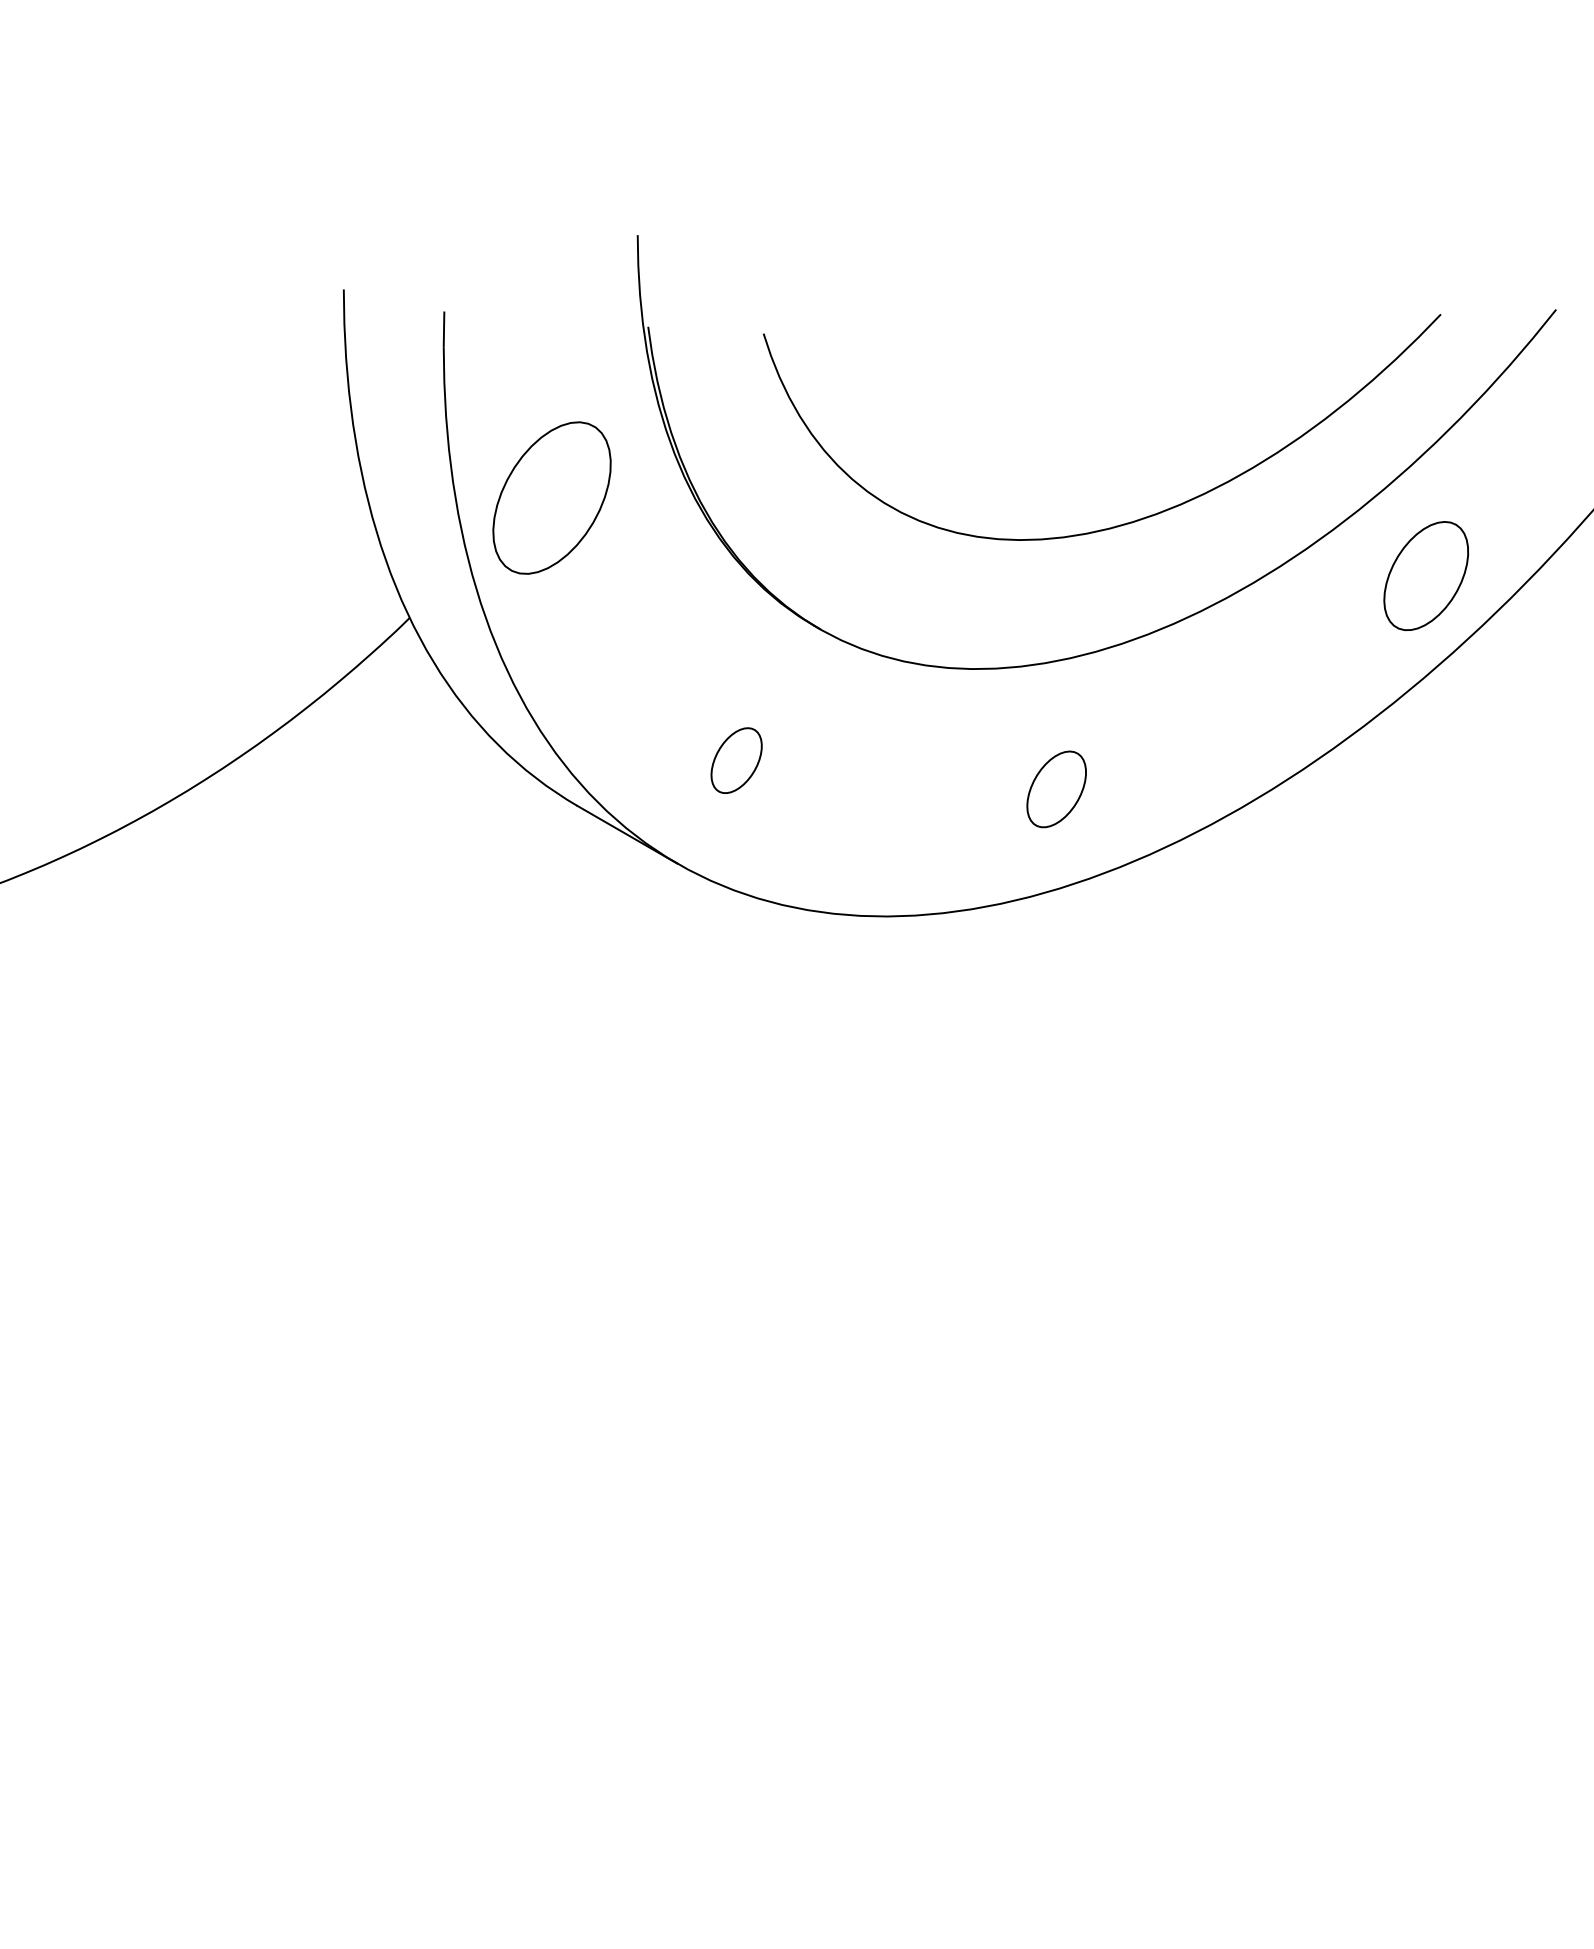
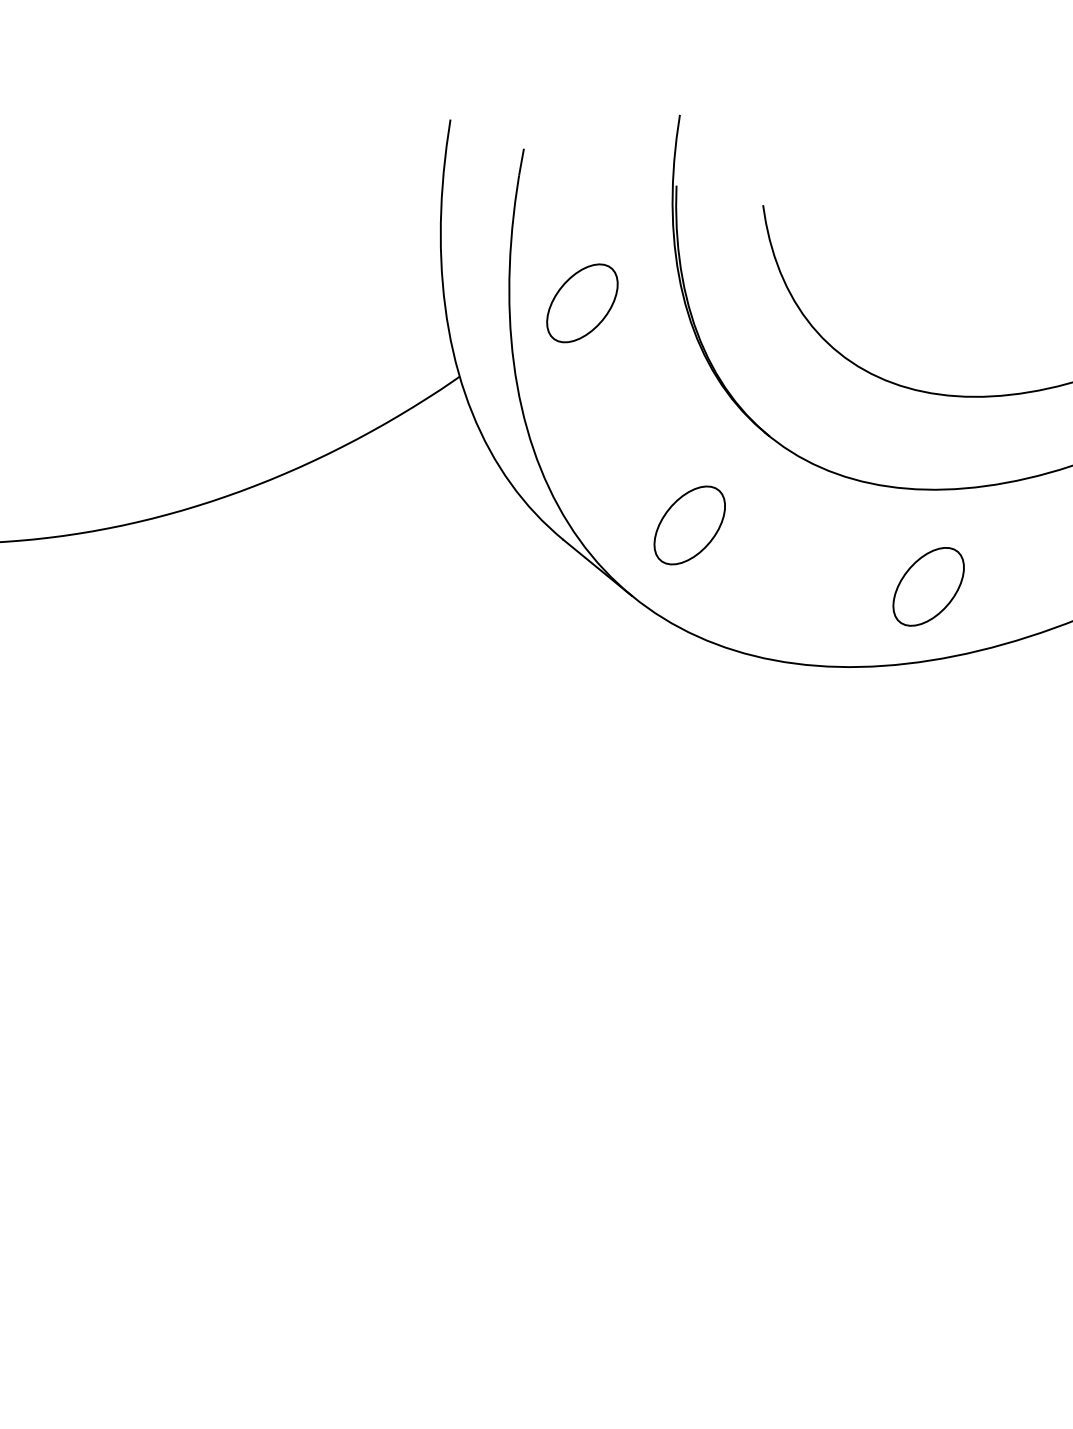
part: (551, 497) -> (582, 302), size x0.71
part: (736, 760) -> (689, 525), size x1.67
part: (1056, 789) -> (928, 586), size x1.43

